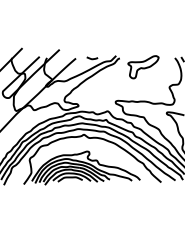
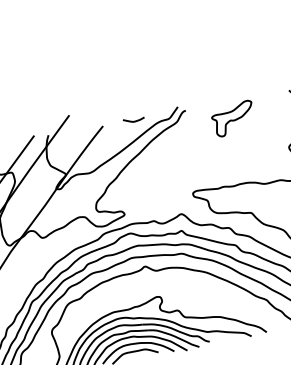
part: (143, 67) -> (233, 119), size x0.71

